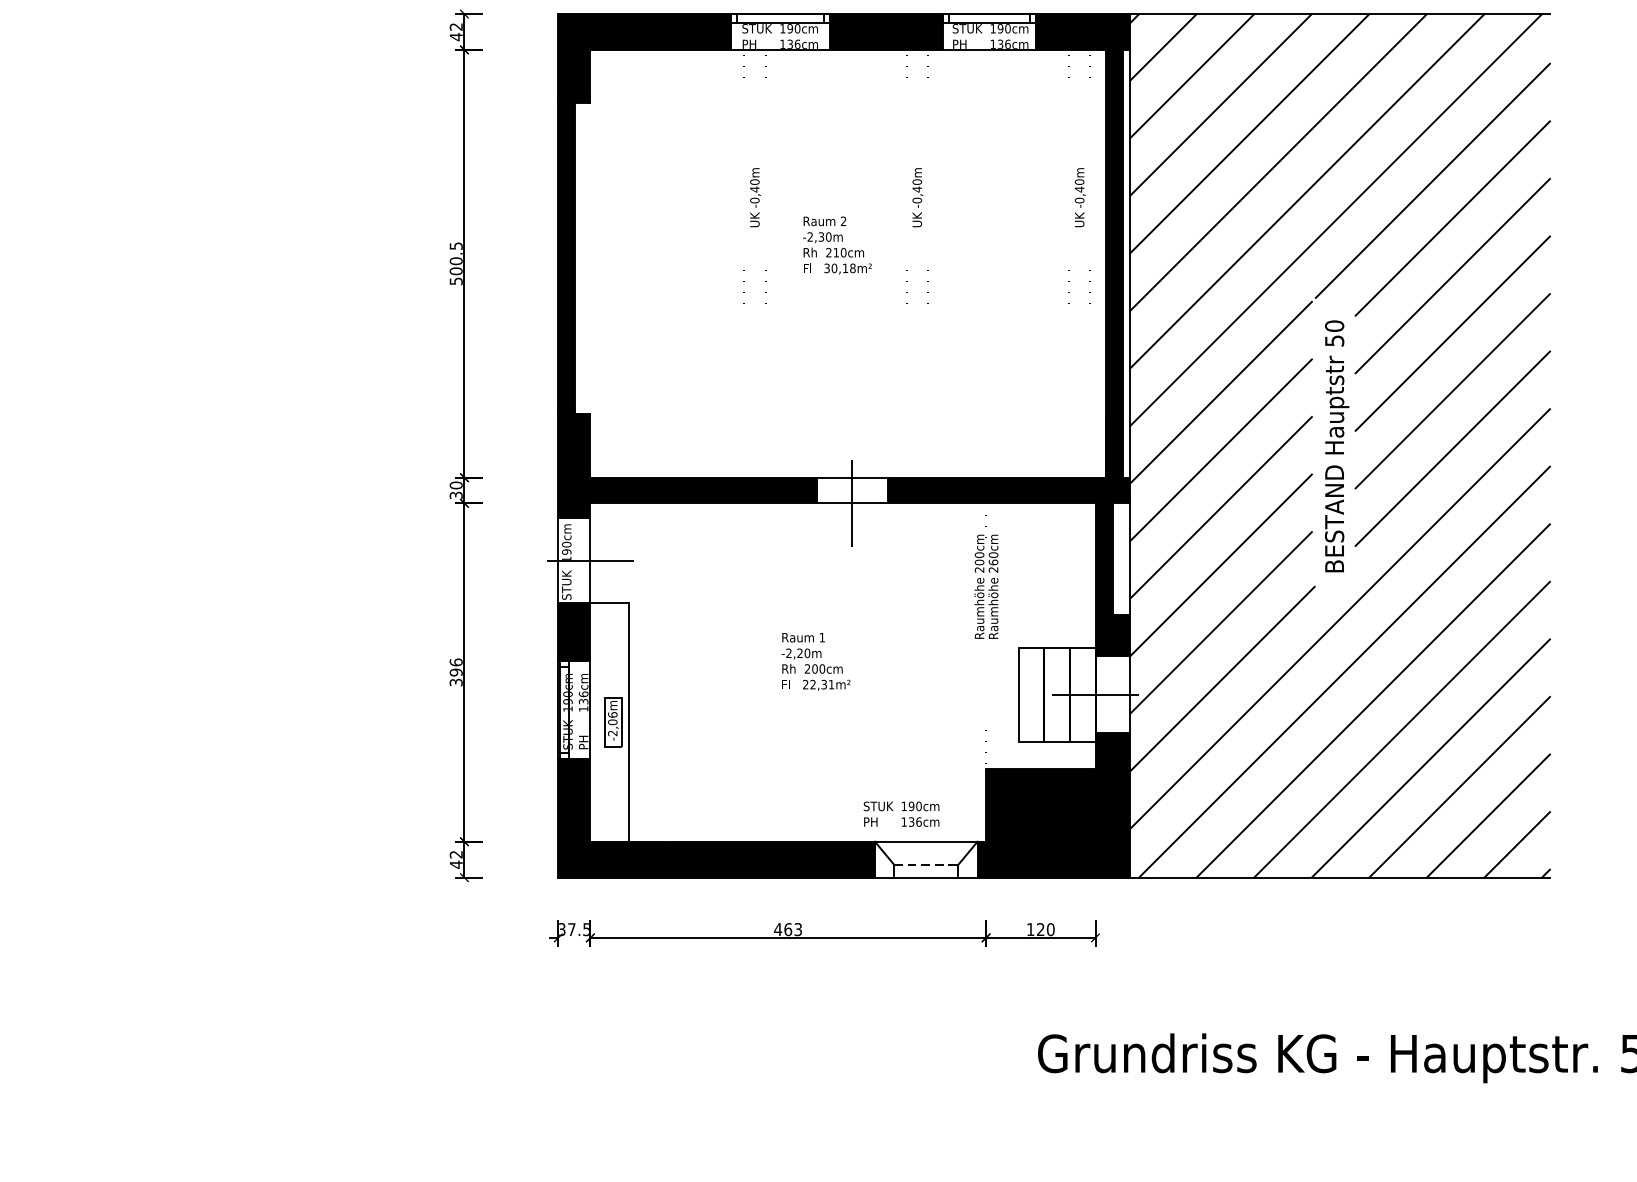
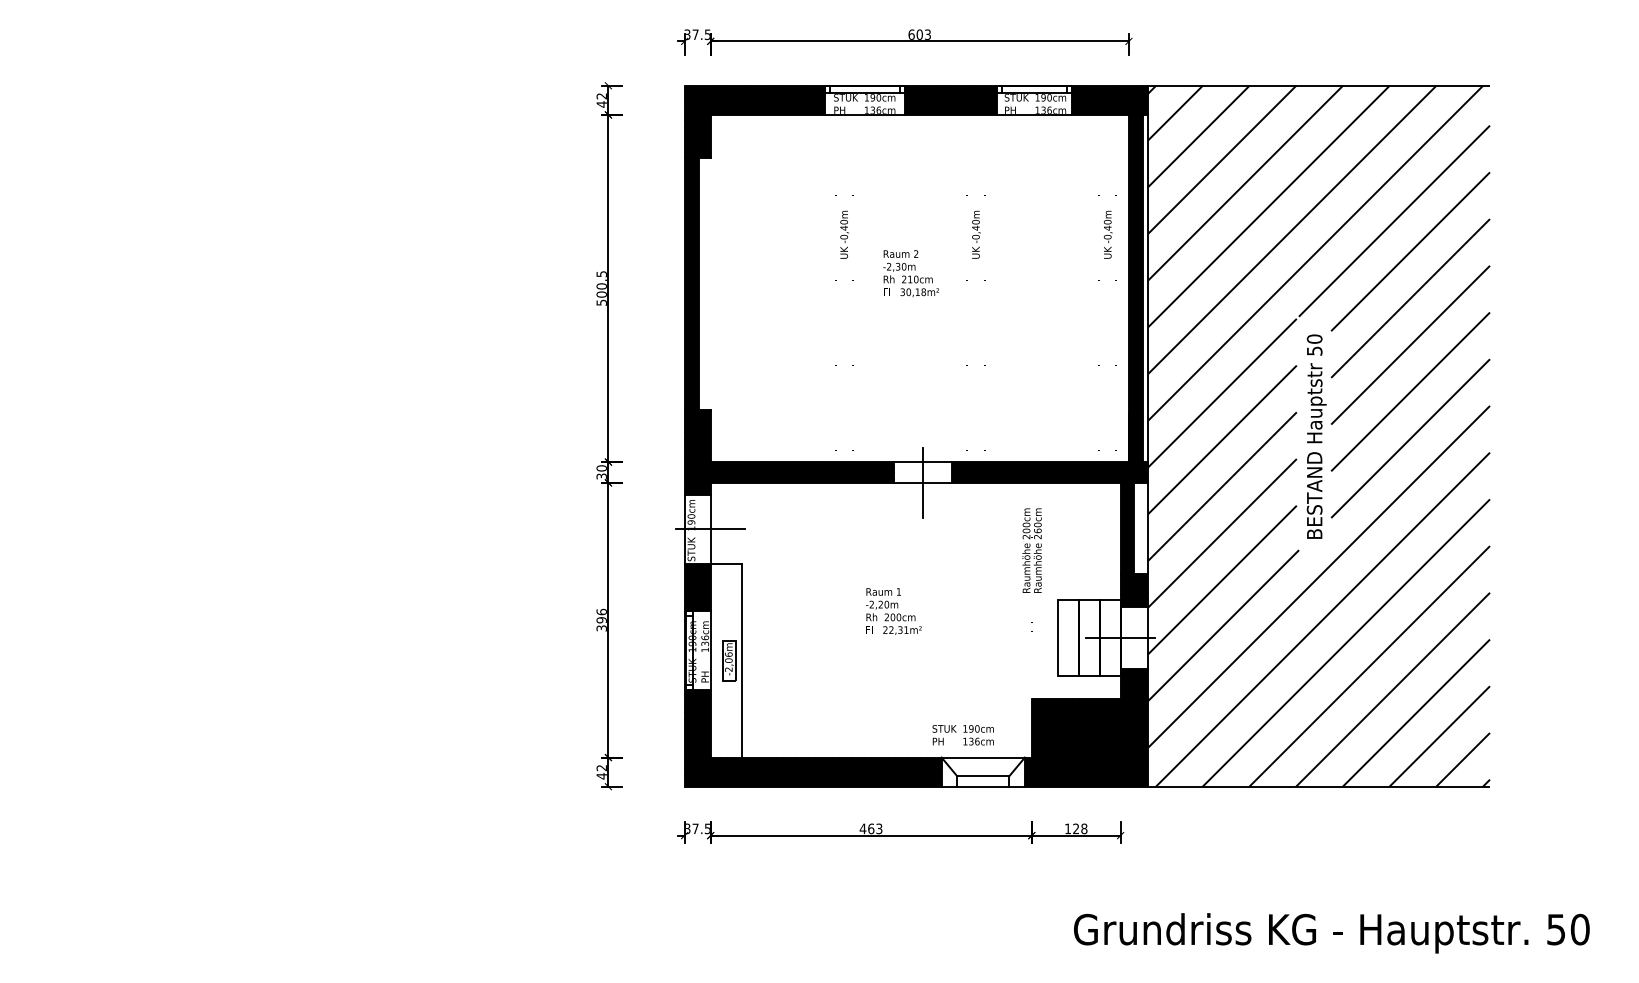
line: (926, 865) -> (983, 776), dashed -> solid
text: (1050, 929) -> (1084, 828), 120 -> 128

